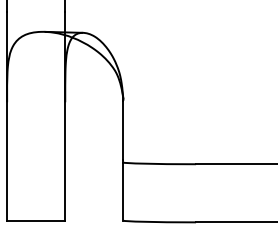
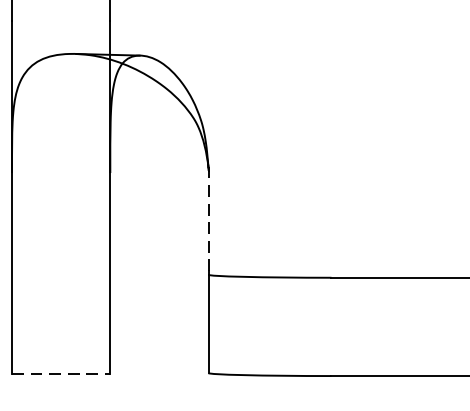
line: (123, 130) -> (208, 220), solid -> dashed
line: (36, 221) -> (61, 374), solid -> dashed

